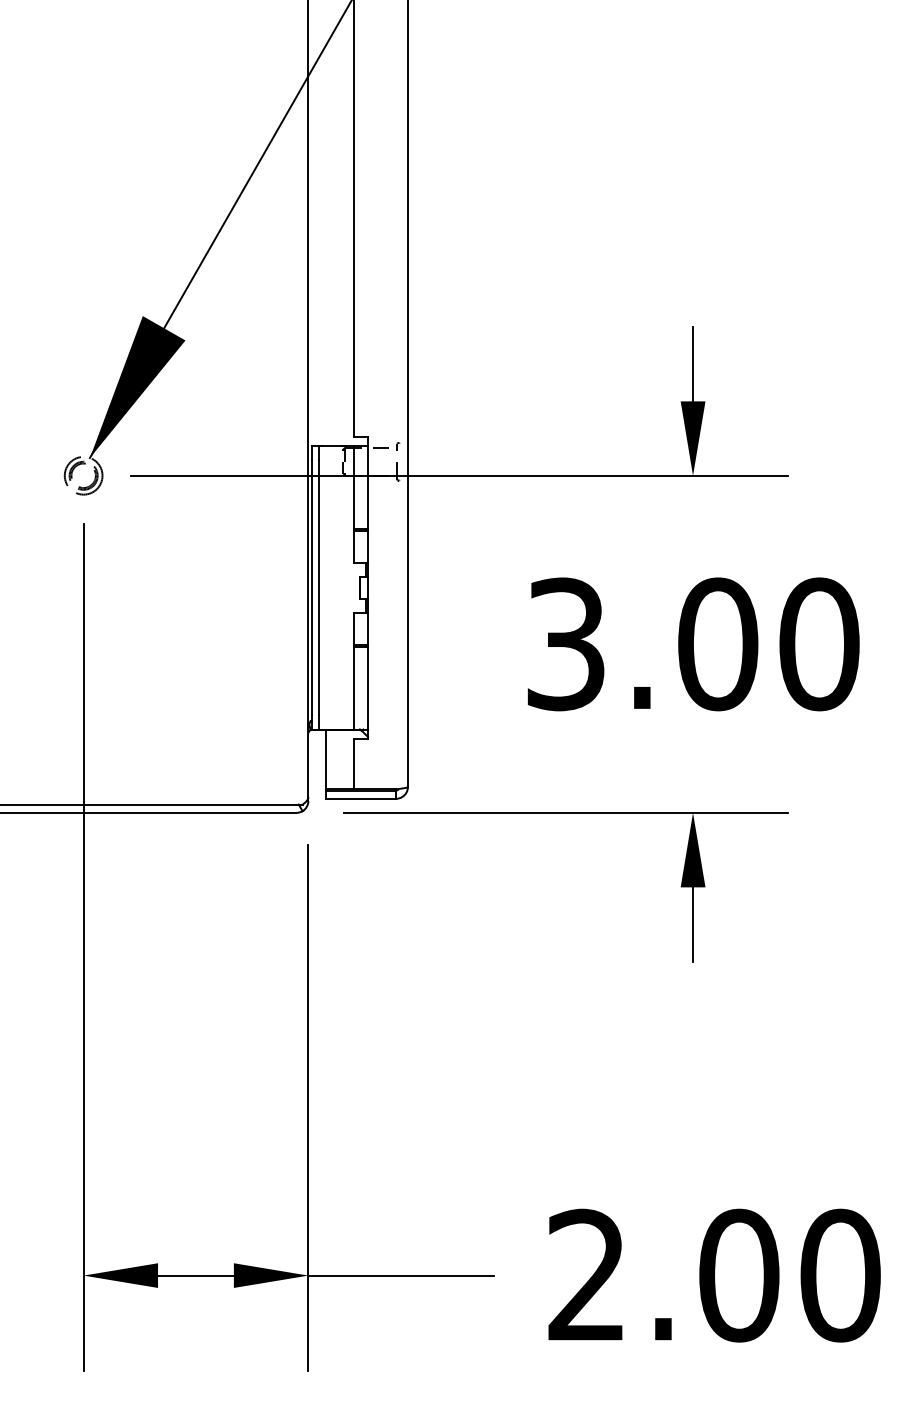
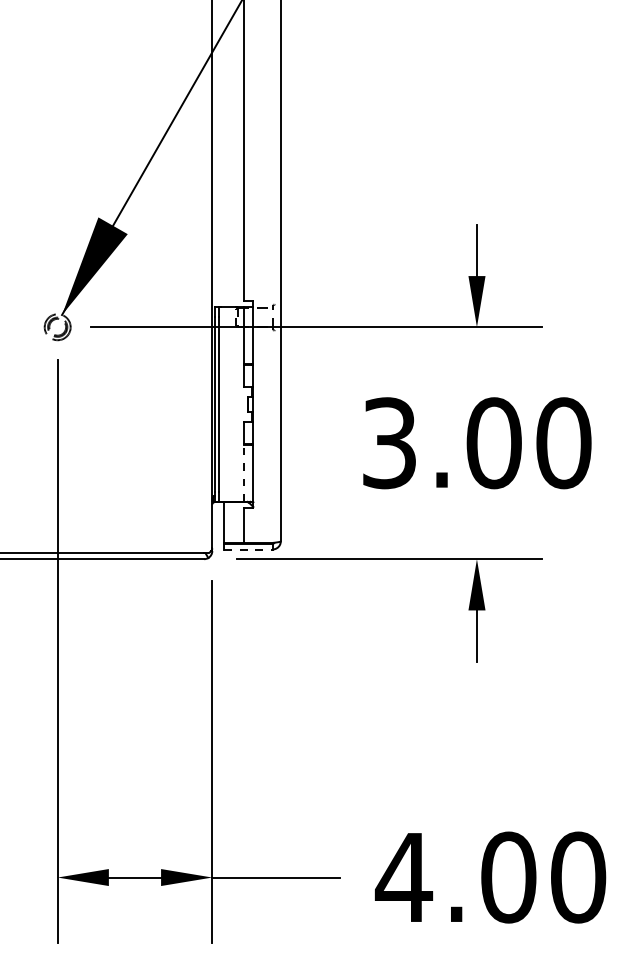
line: (355, 688) -> (244, 473), solid -> dashed
line: (362, 798) -> (249, 549), solid -> dashed
text: (586, 1274) -> (403, 876), 2.00 -> 4.00

